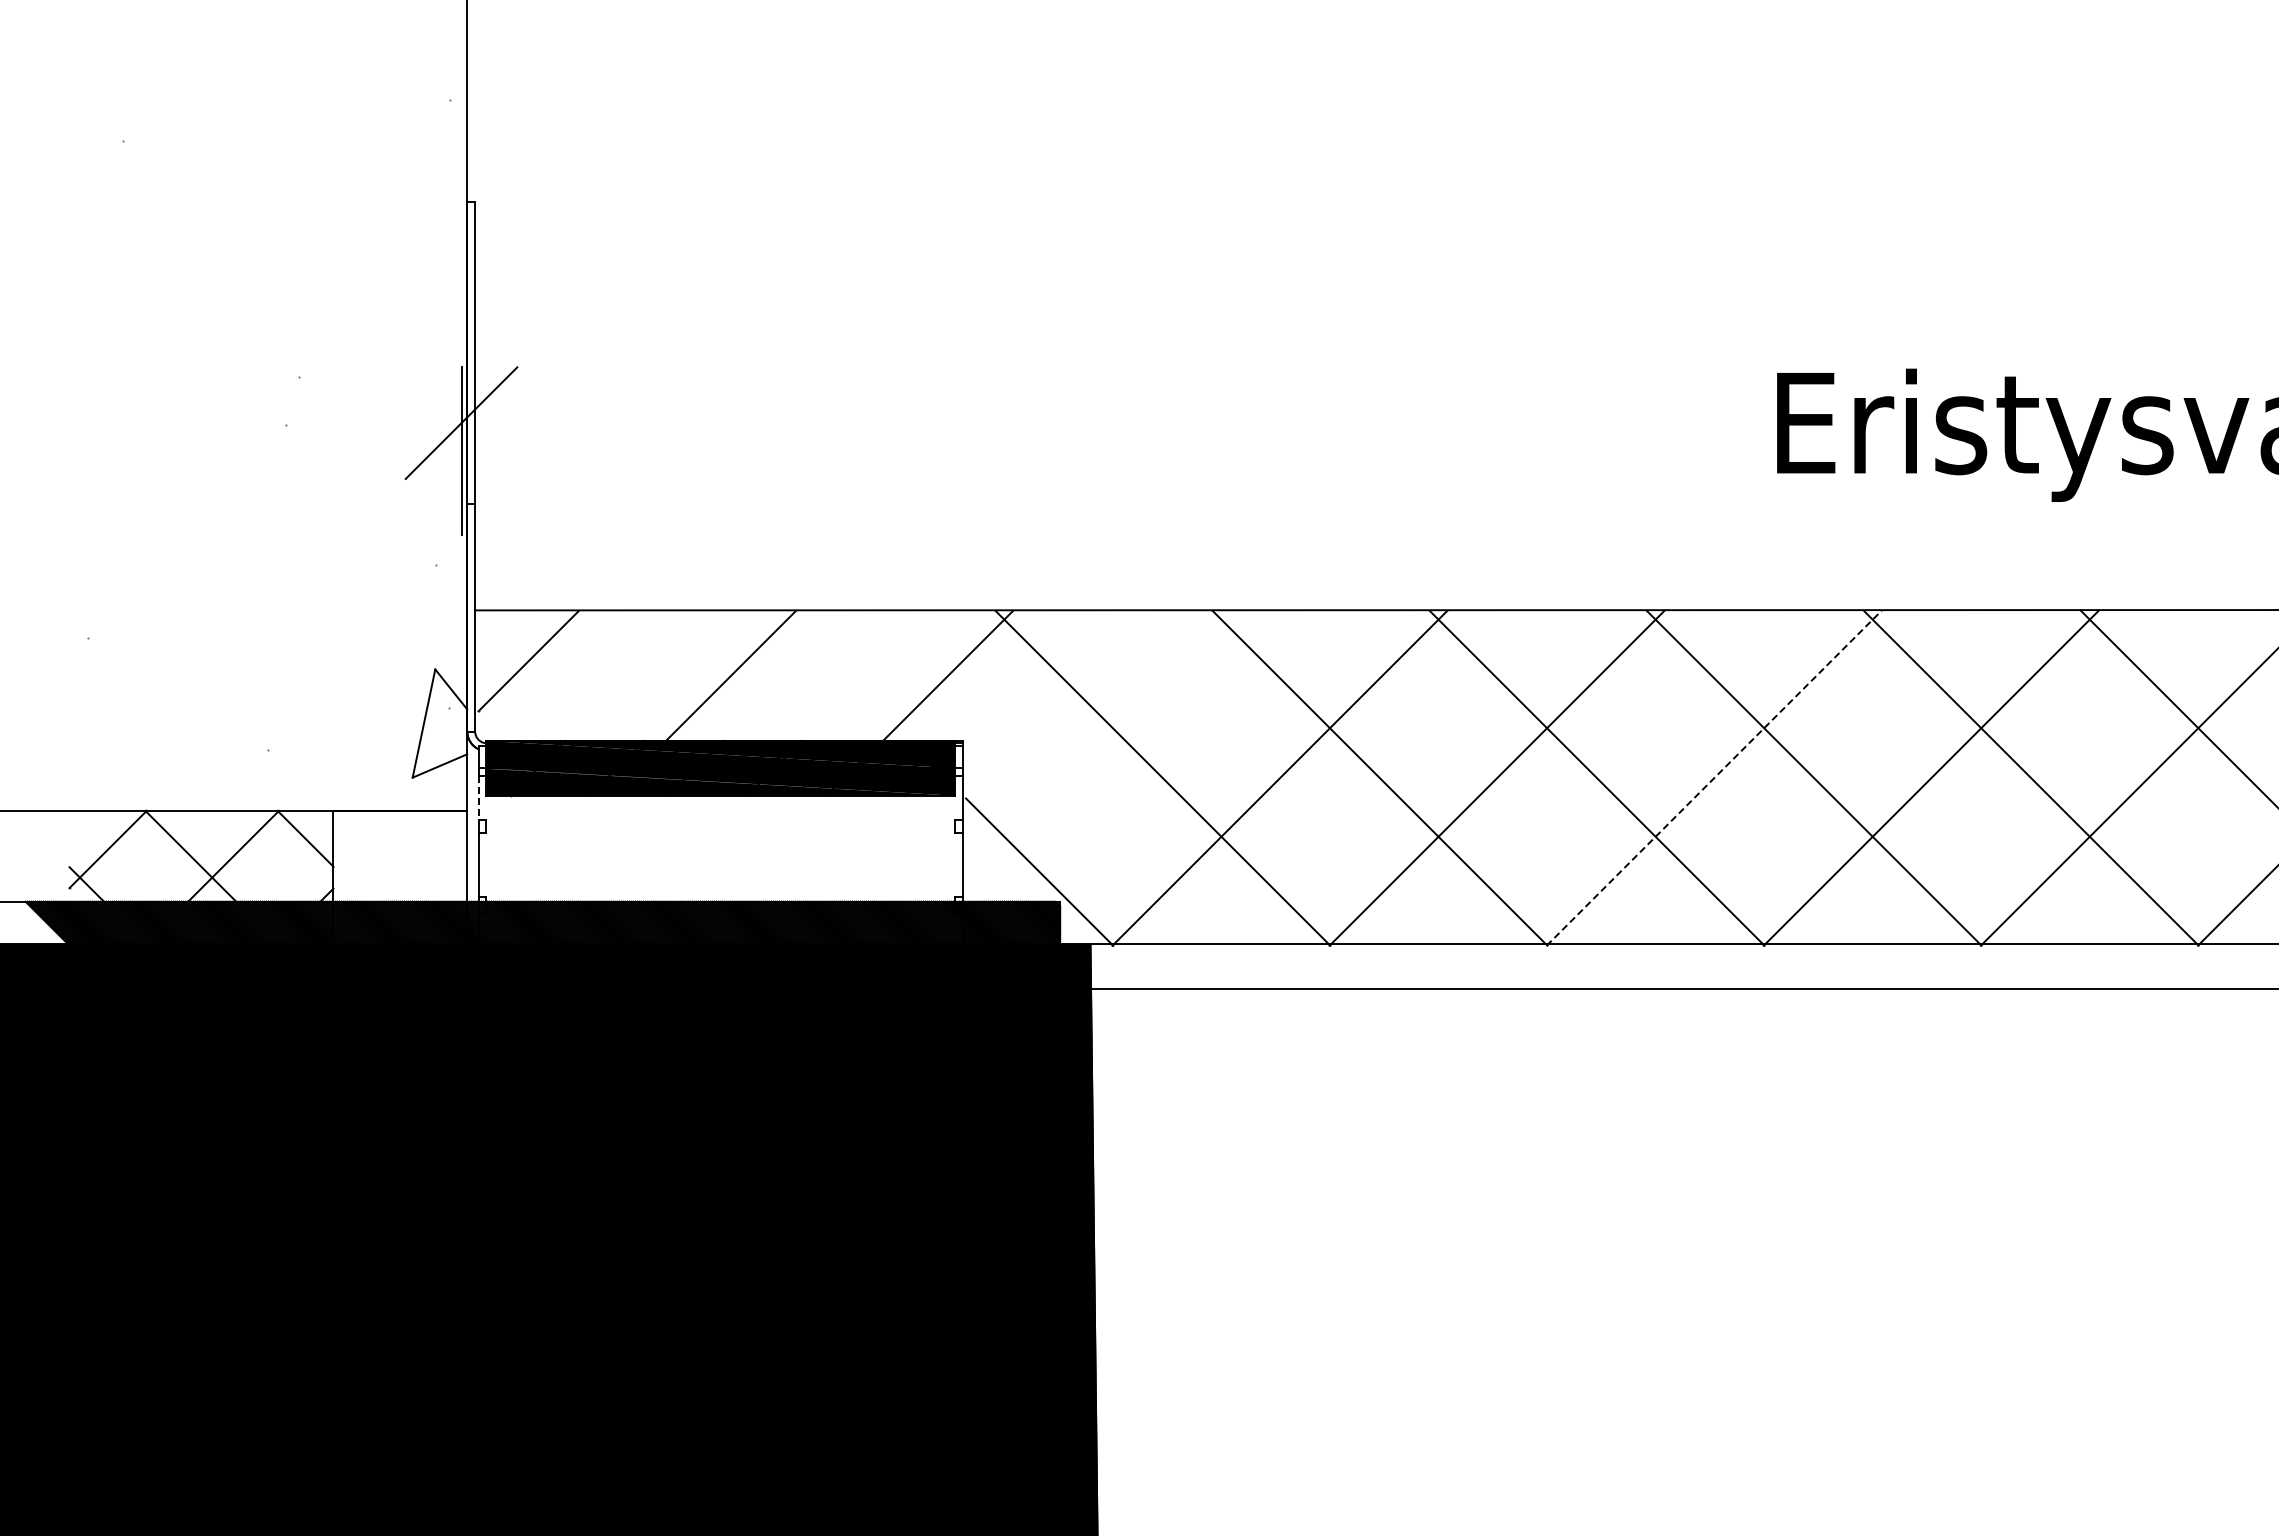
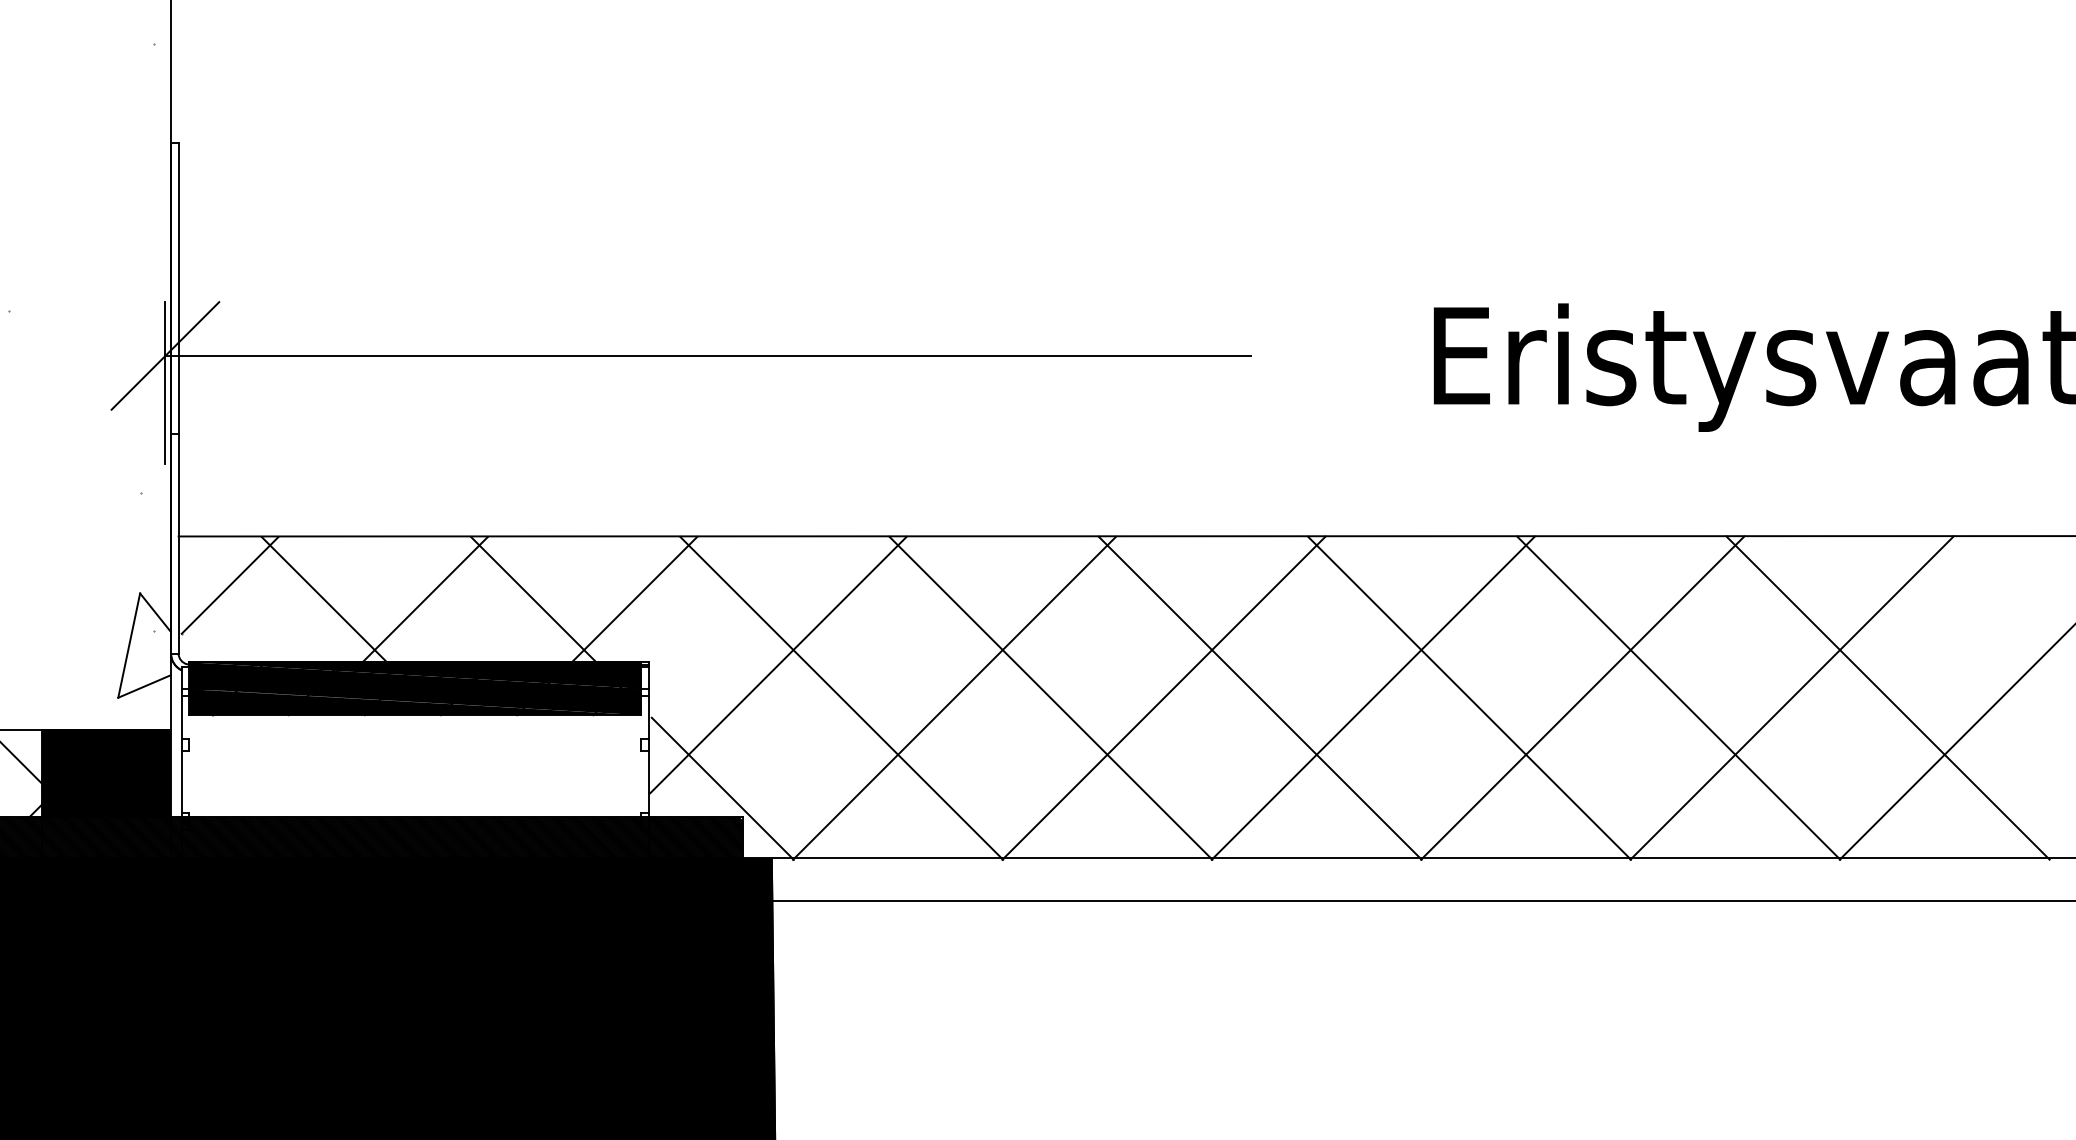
line: (1024, 423) -> (708, 356), added
line: (625, 675) -> (323, 599), added
line: (844, 677) -> (534, 601), added
line: (1097, 743) -> (778, 664), added
line: (1714, 778) -> (1373, 698), dashed -> solid
line: (478, 798) -> (181, 717), dashed -> solid
fill: (400, 856) -> (106, 773), added

